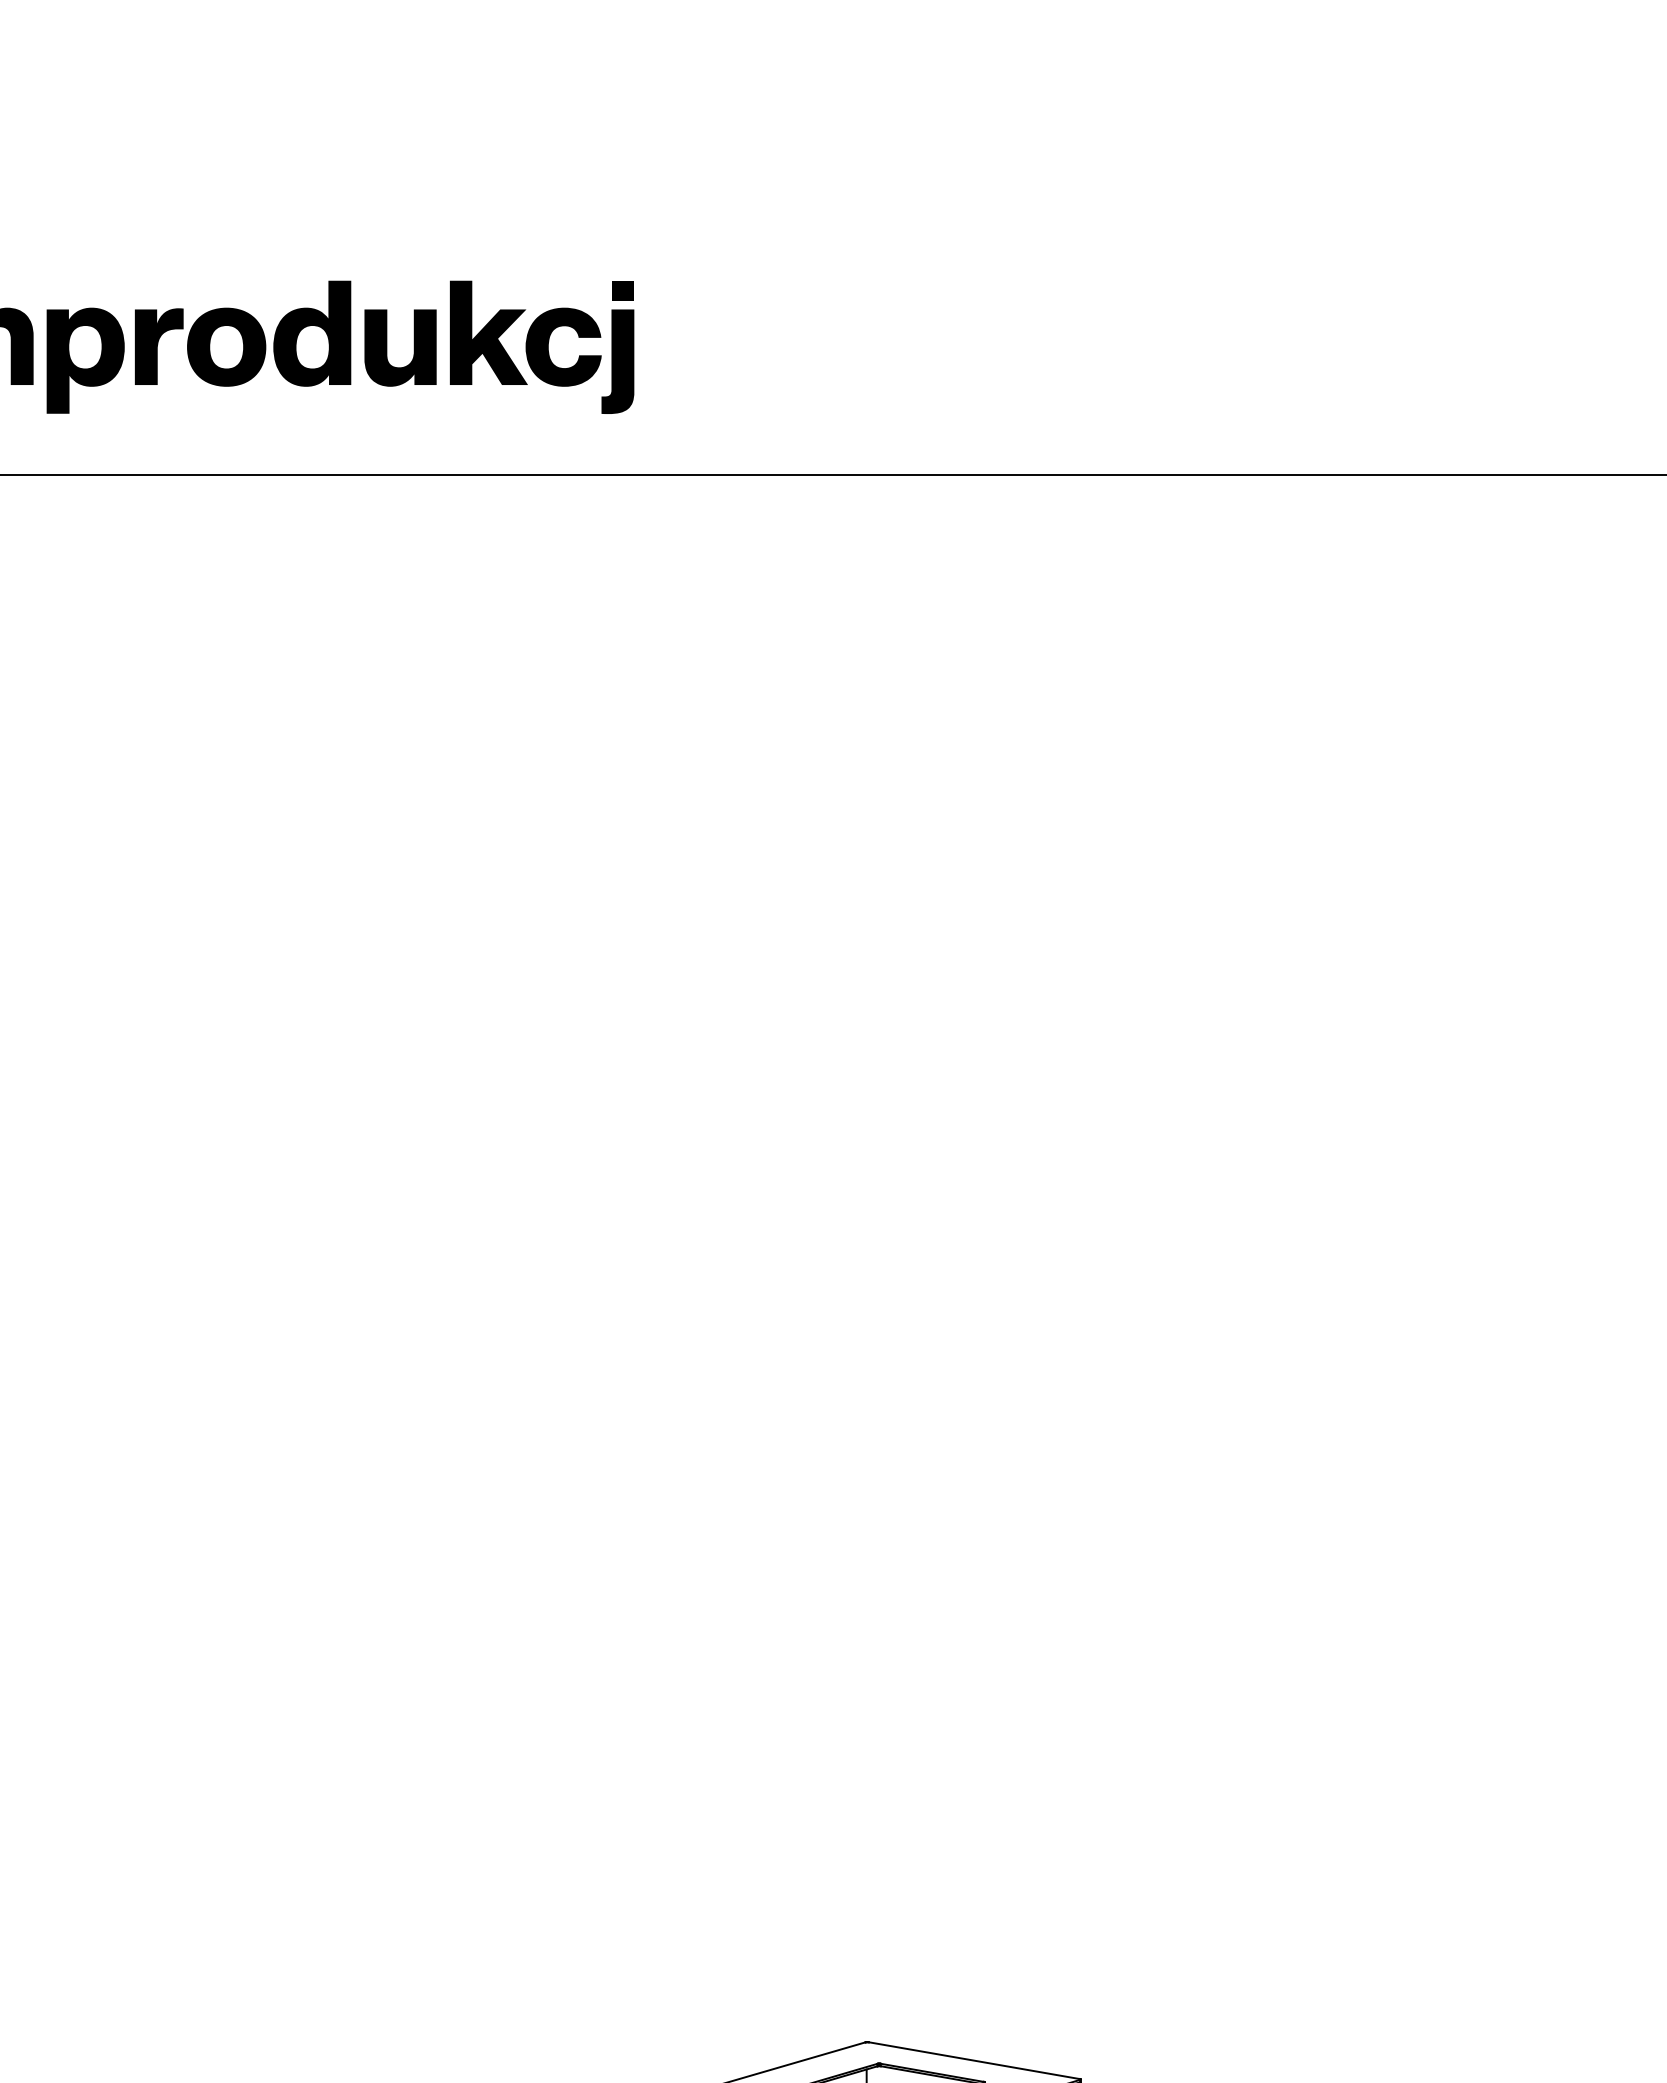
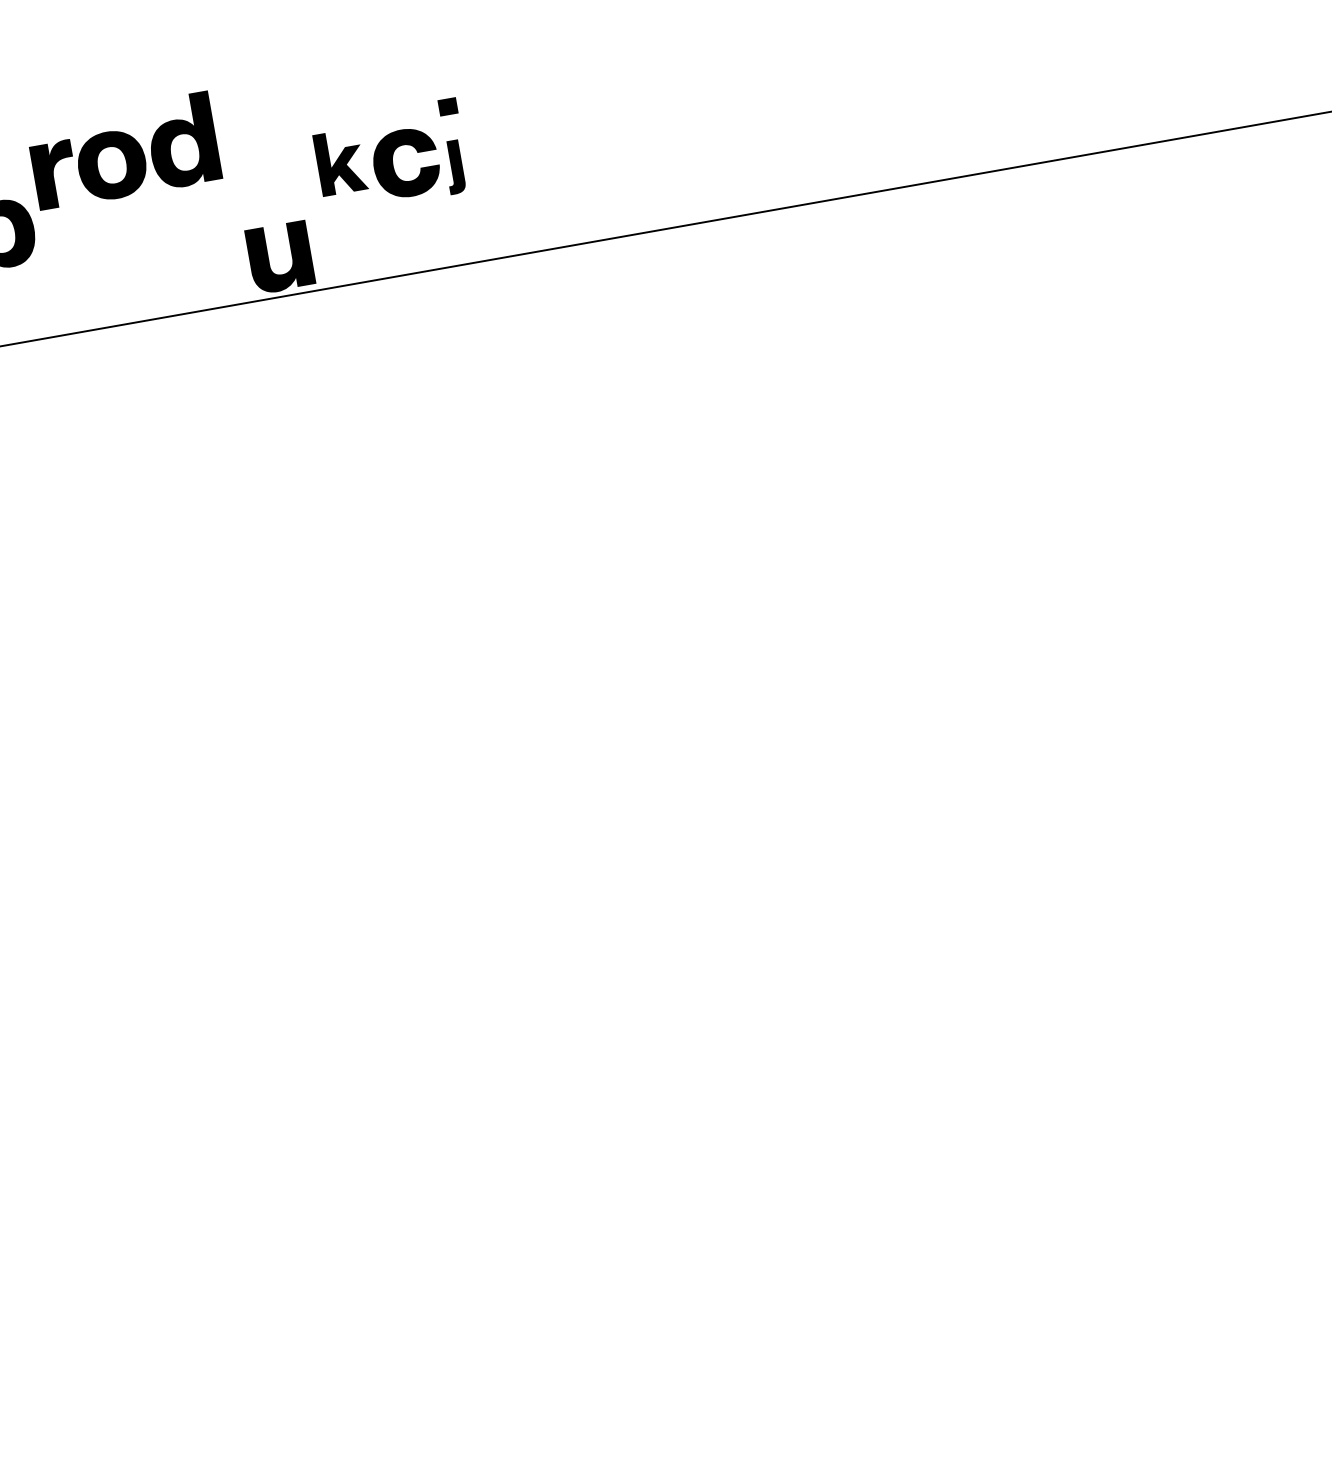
part: (488, 332) -> (340, 161), size x0.7
part: (243, 333) -> (124, 151), moved
part: (387, 347) -> (269, 259), moved
part: (617, 361) -> (453, 167), size x0.6

